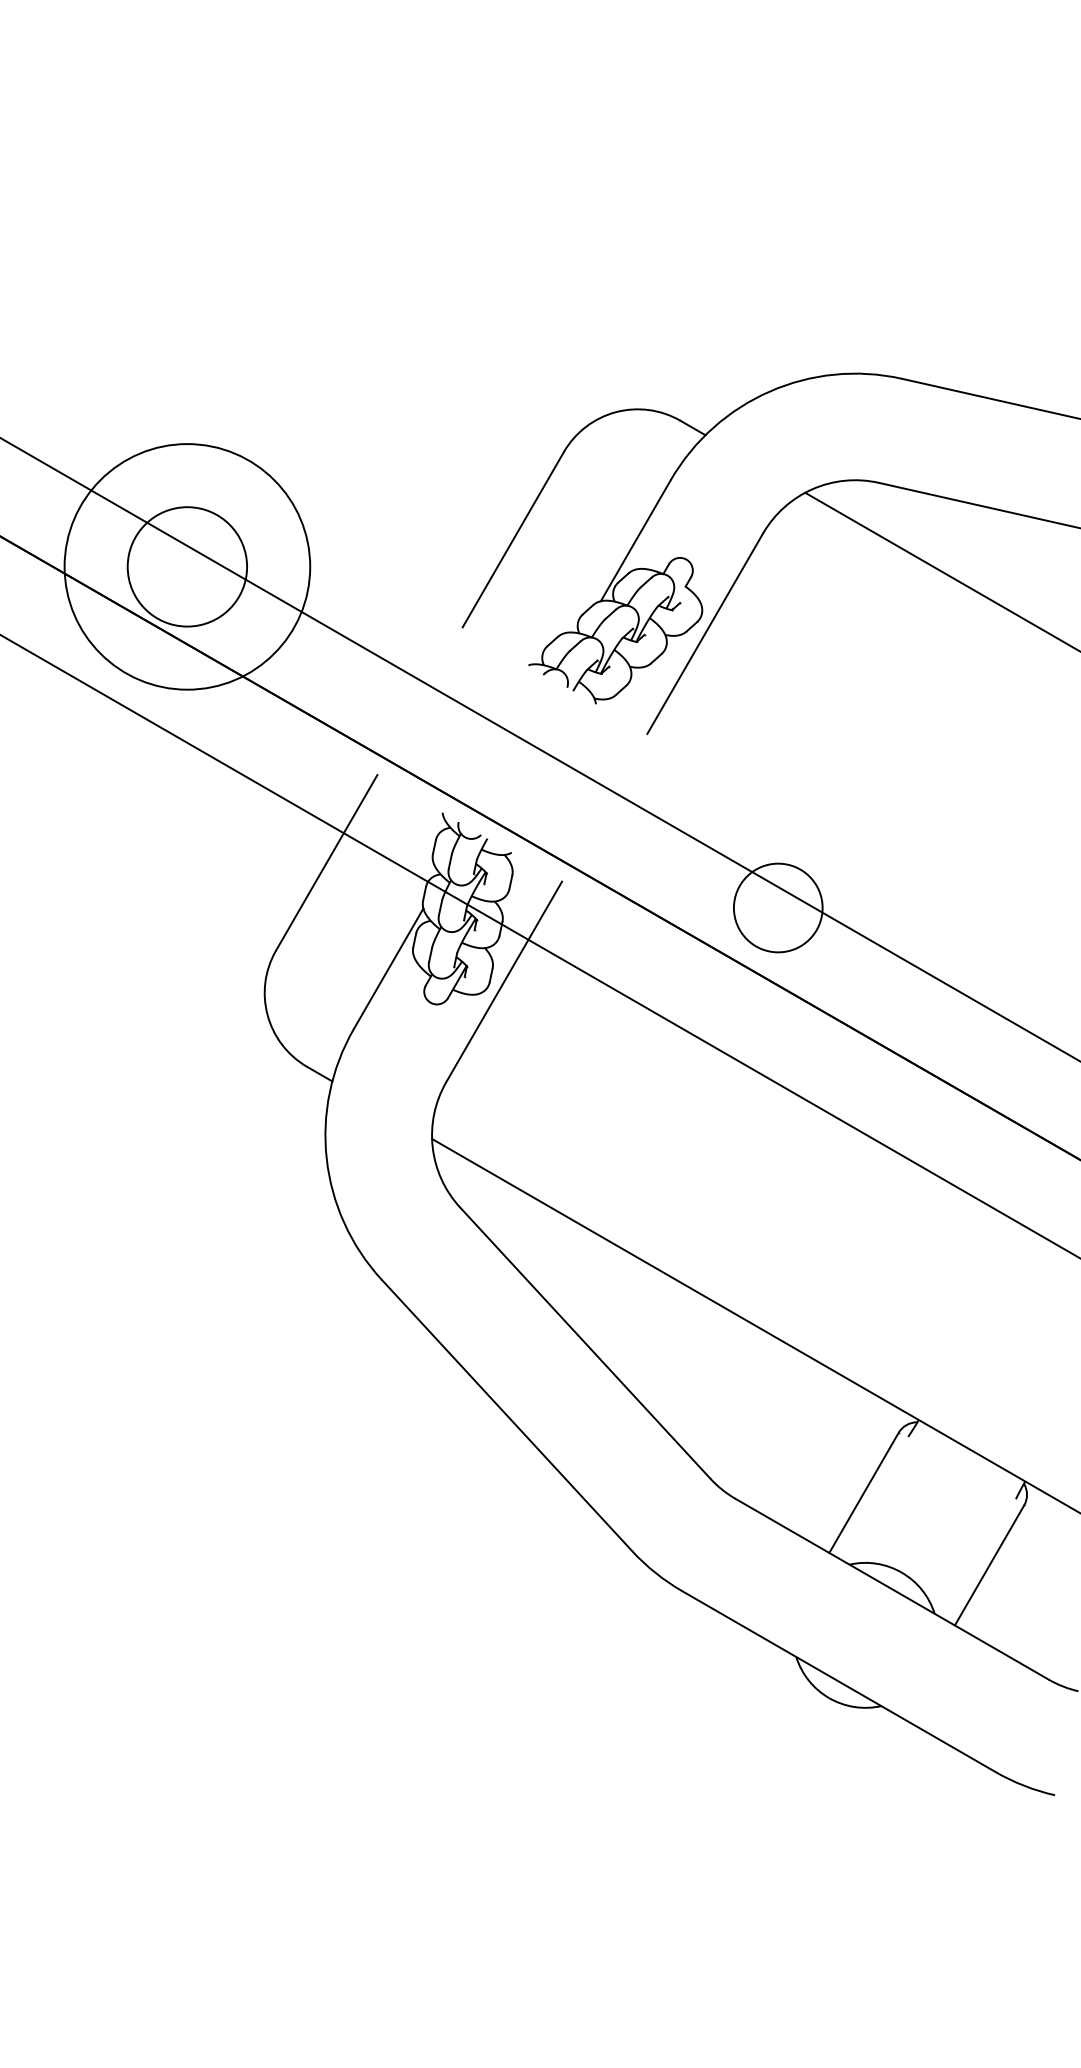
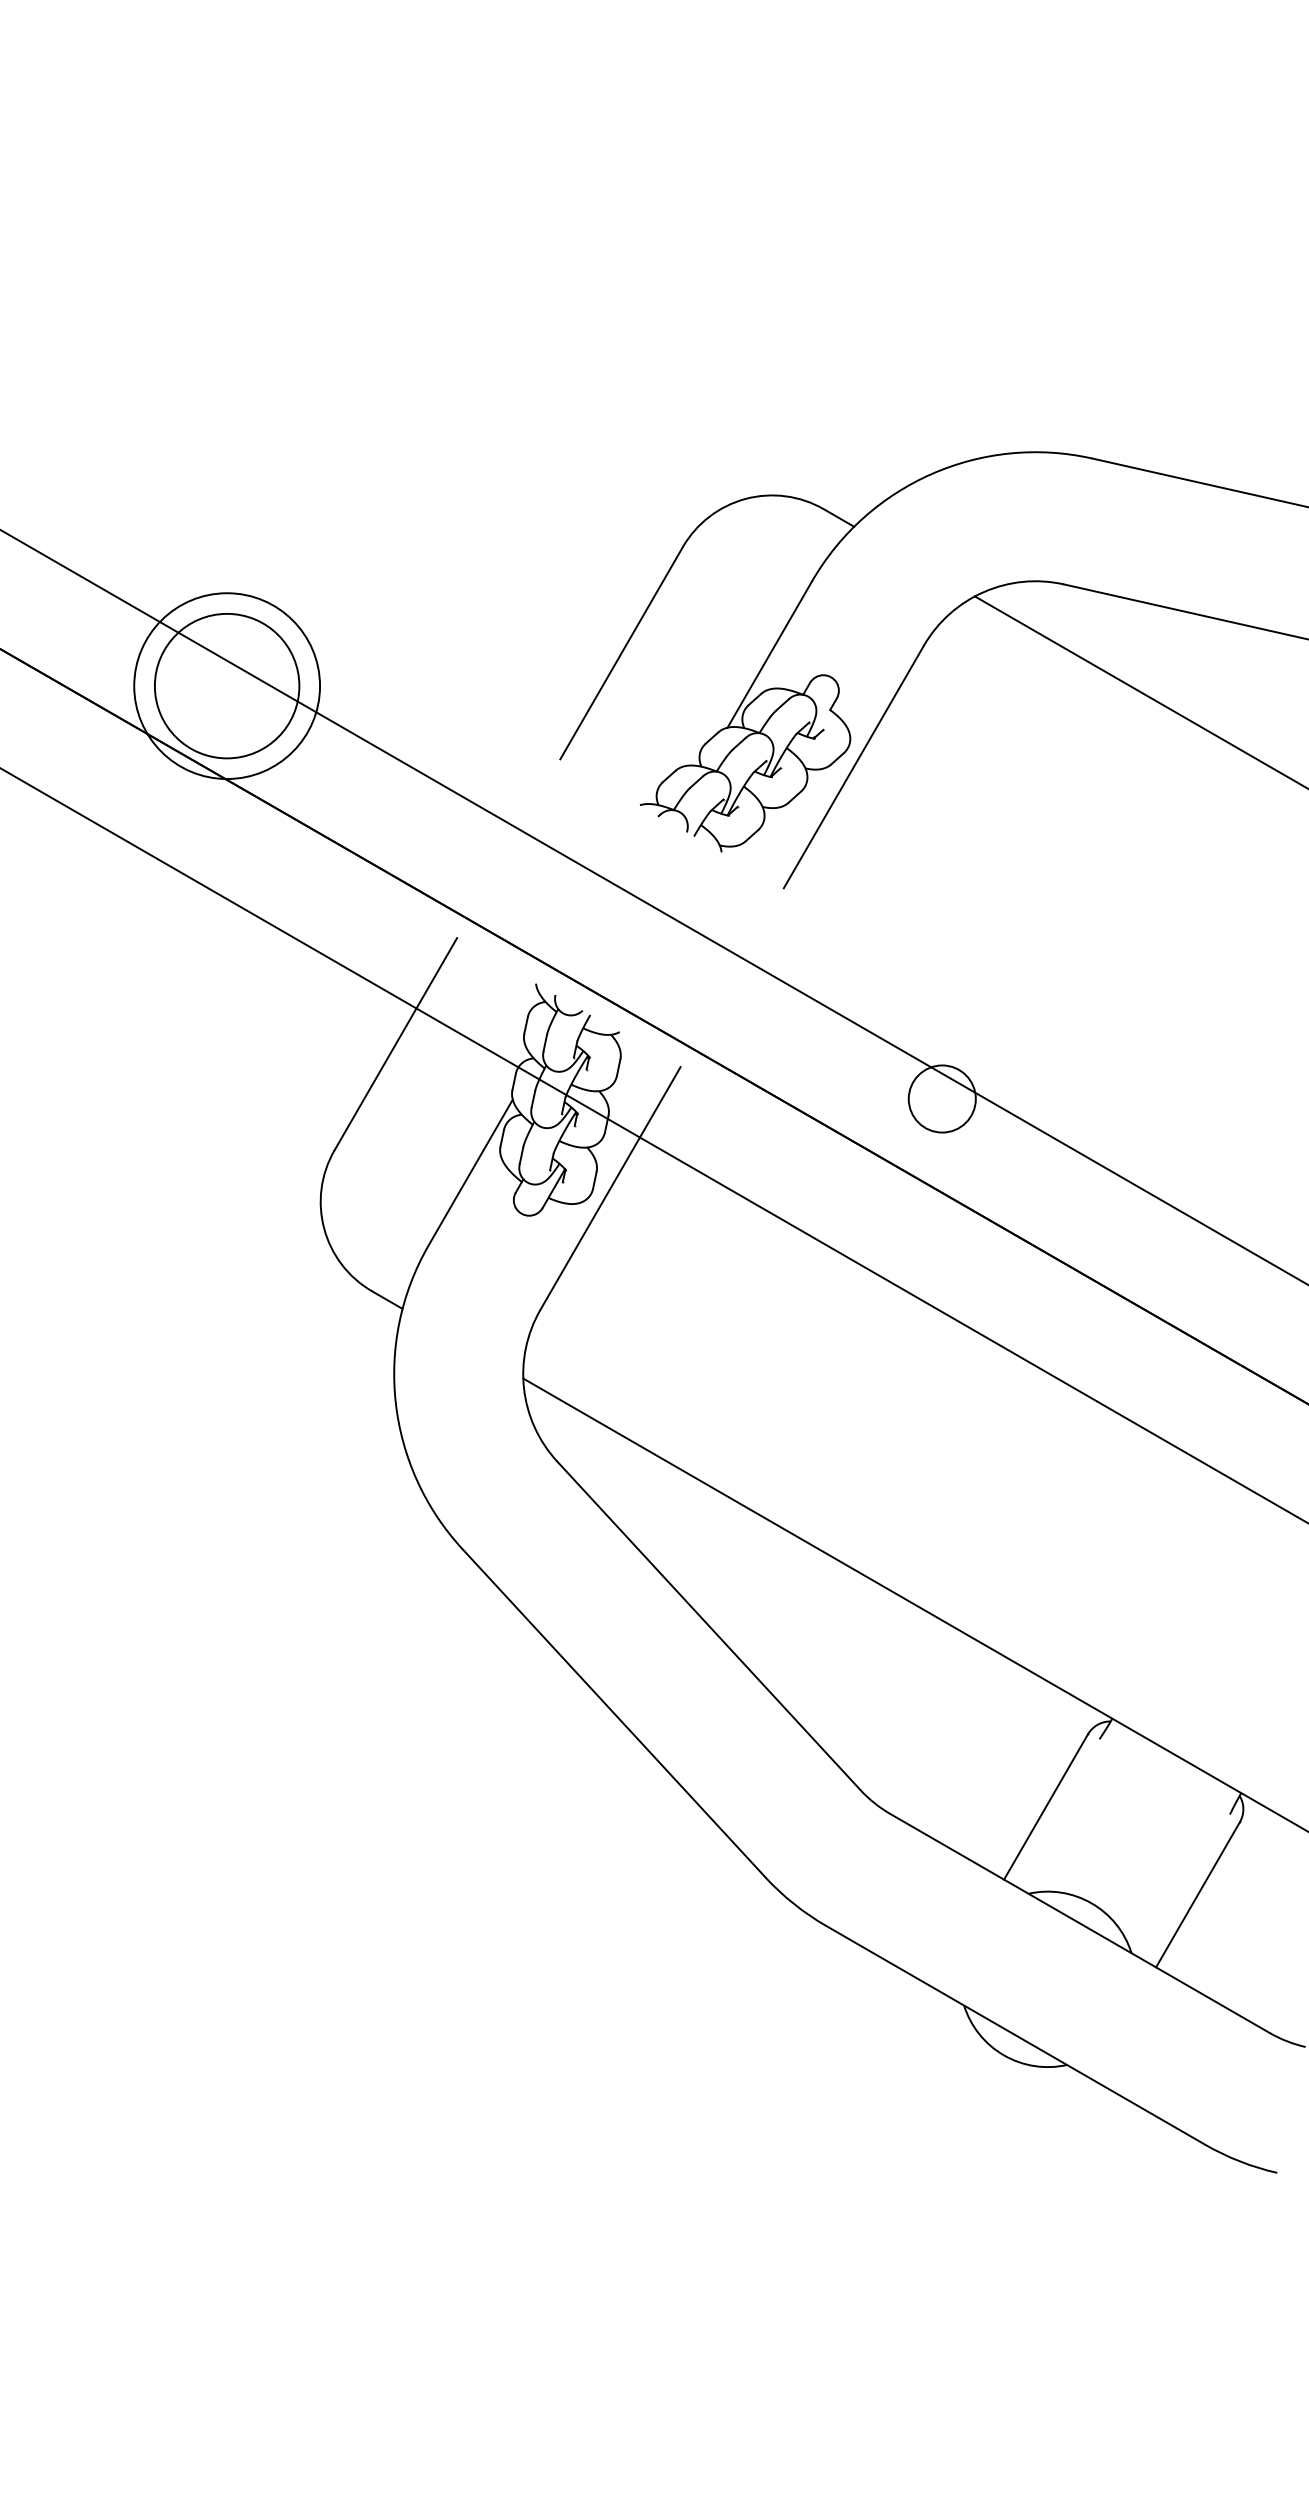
circle: (187, 567) -> (227, 686), size x0.62
circle: (777, 907) -> (941, 1098), size x0.62

